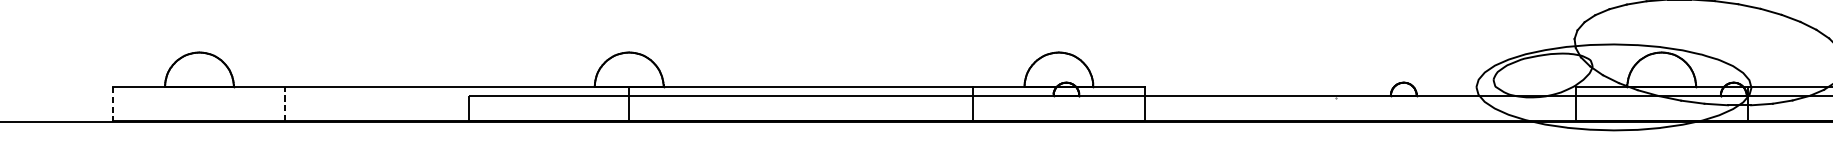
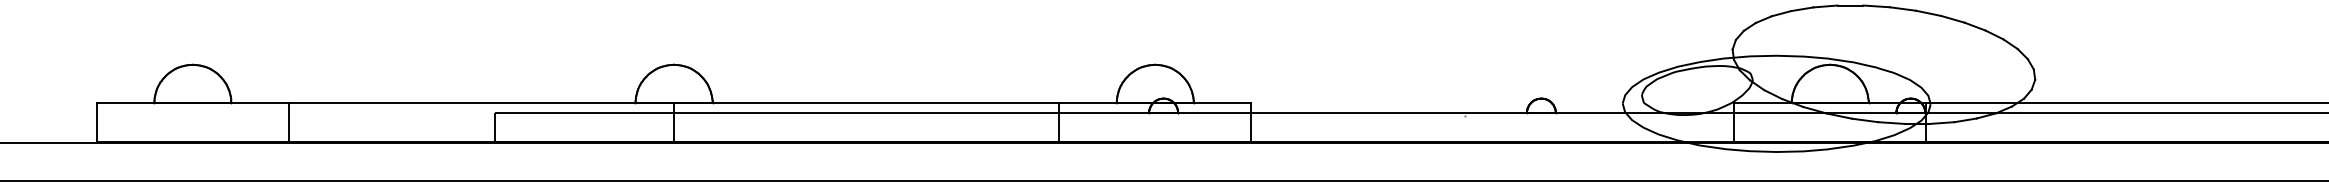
line: (113, 104) -> (96, 123), dashed -> solid
line: (285, 104) -> (289, 122), dashed -> solid

